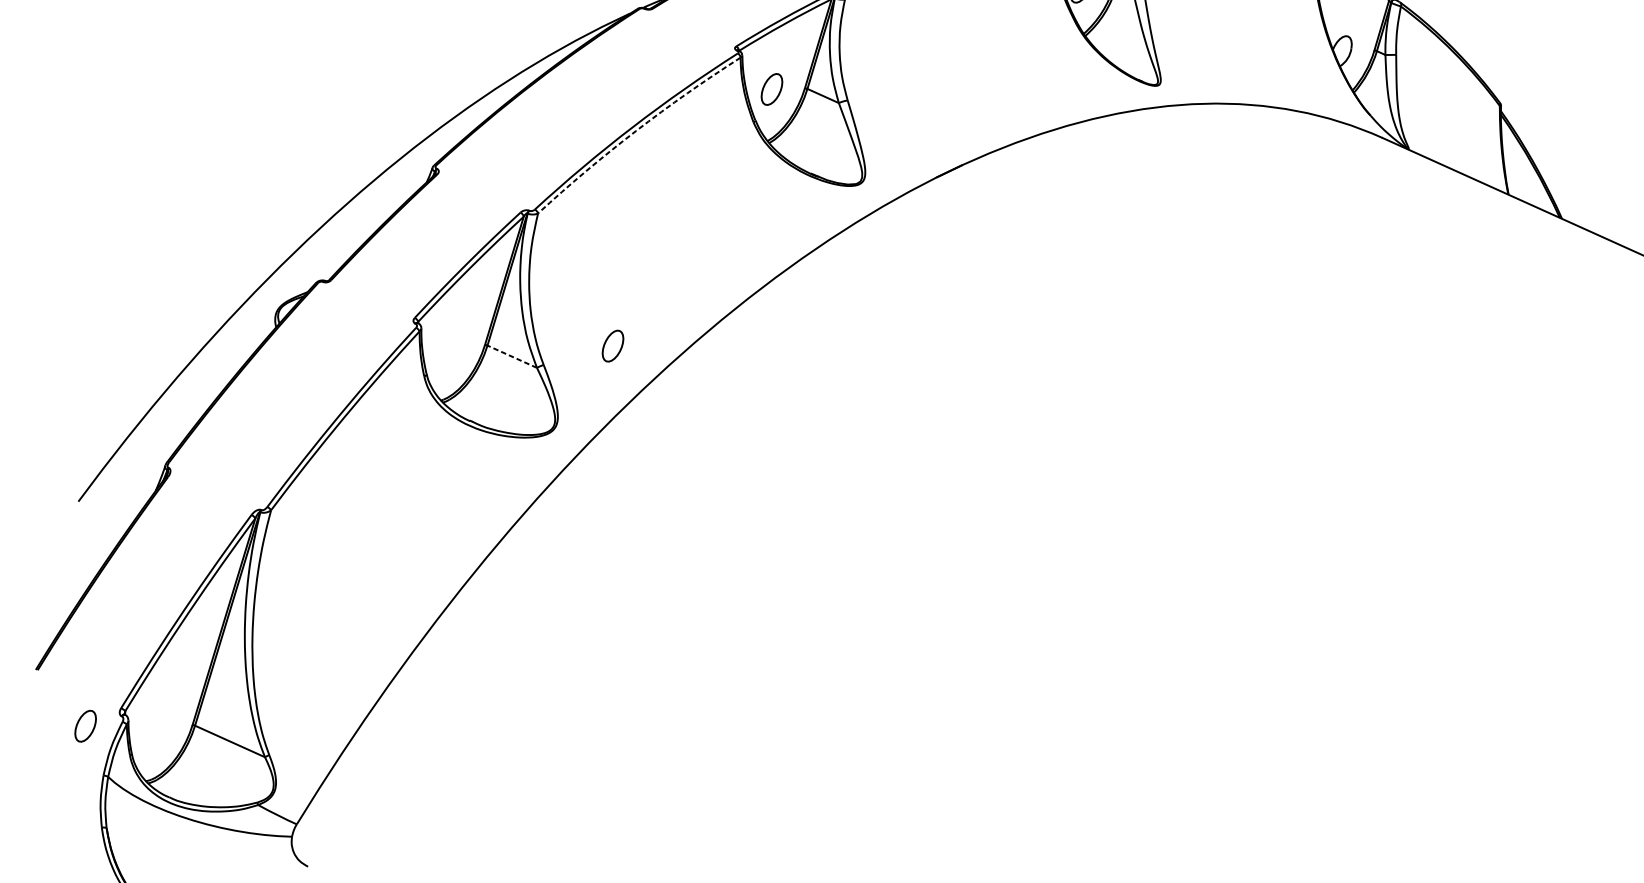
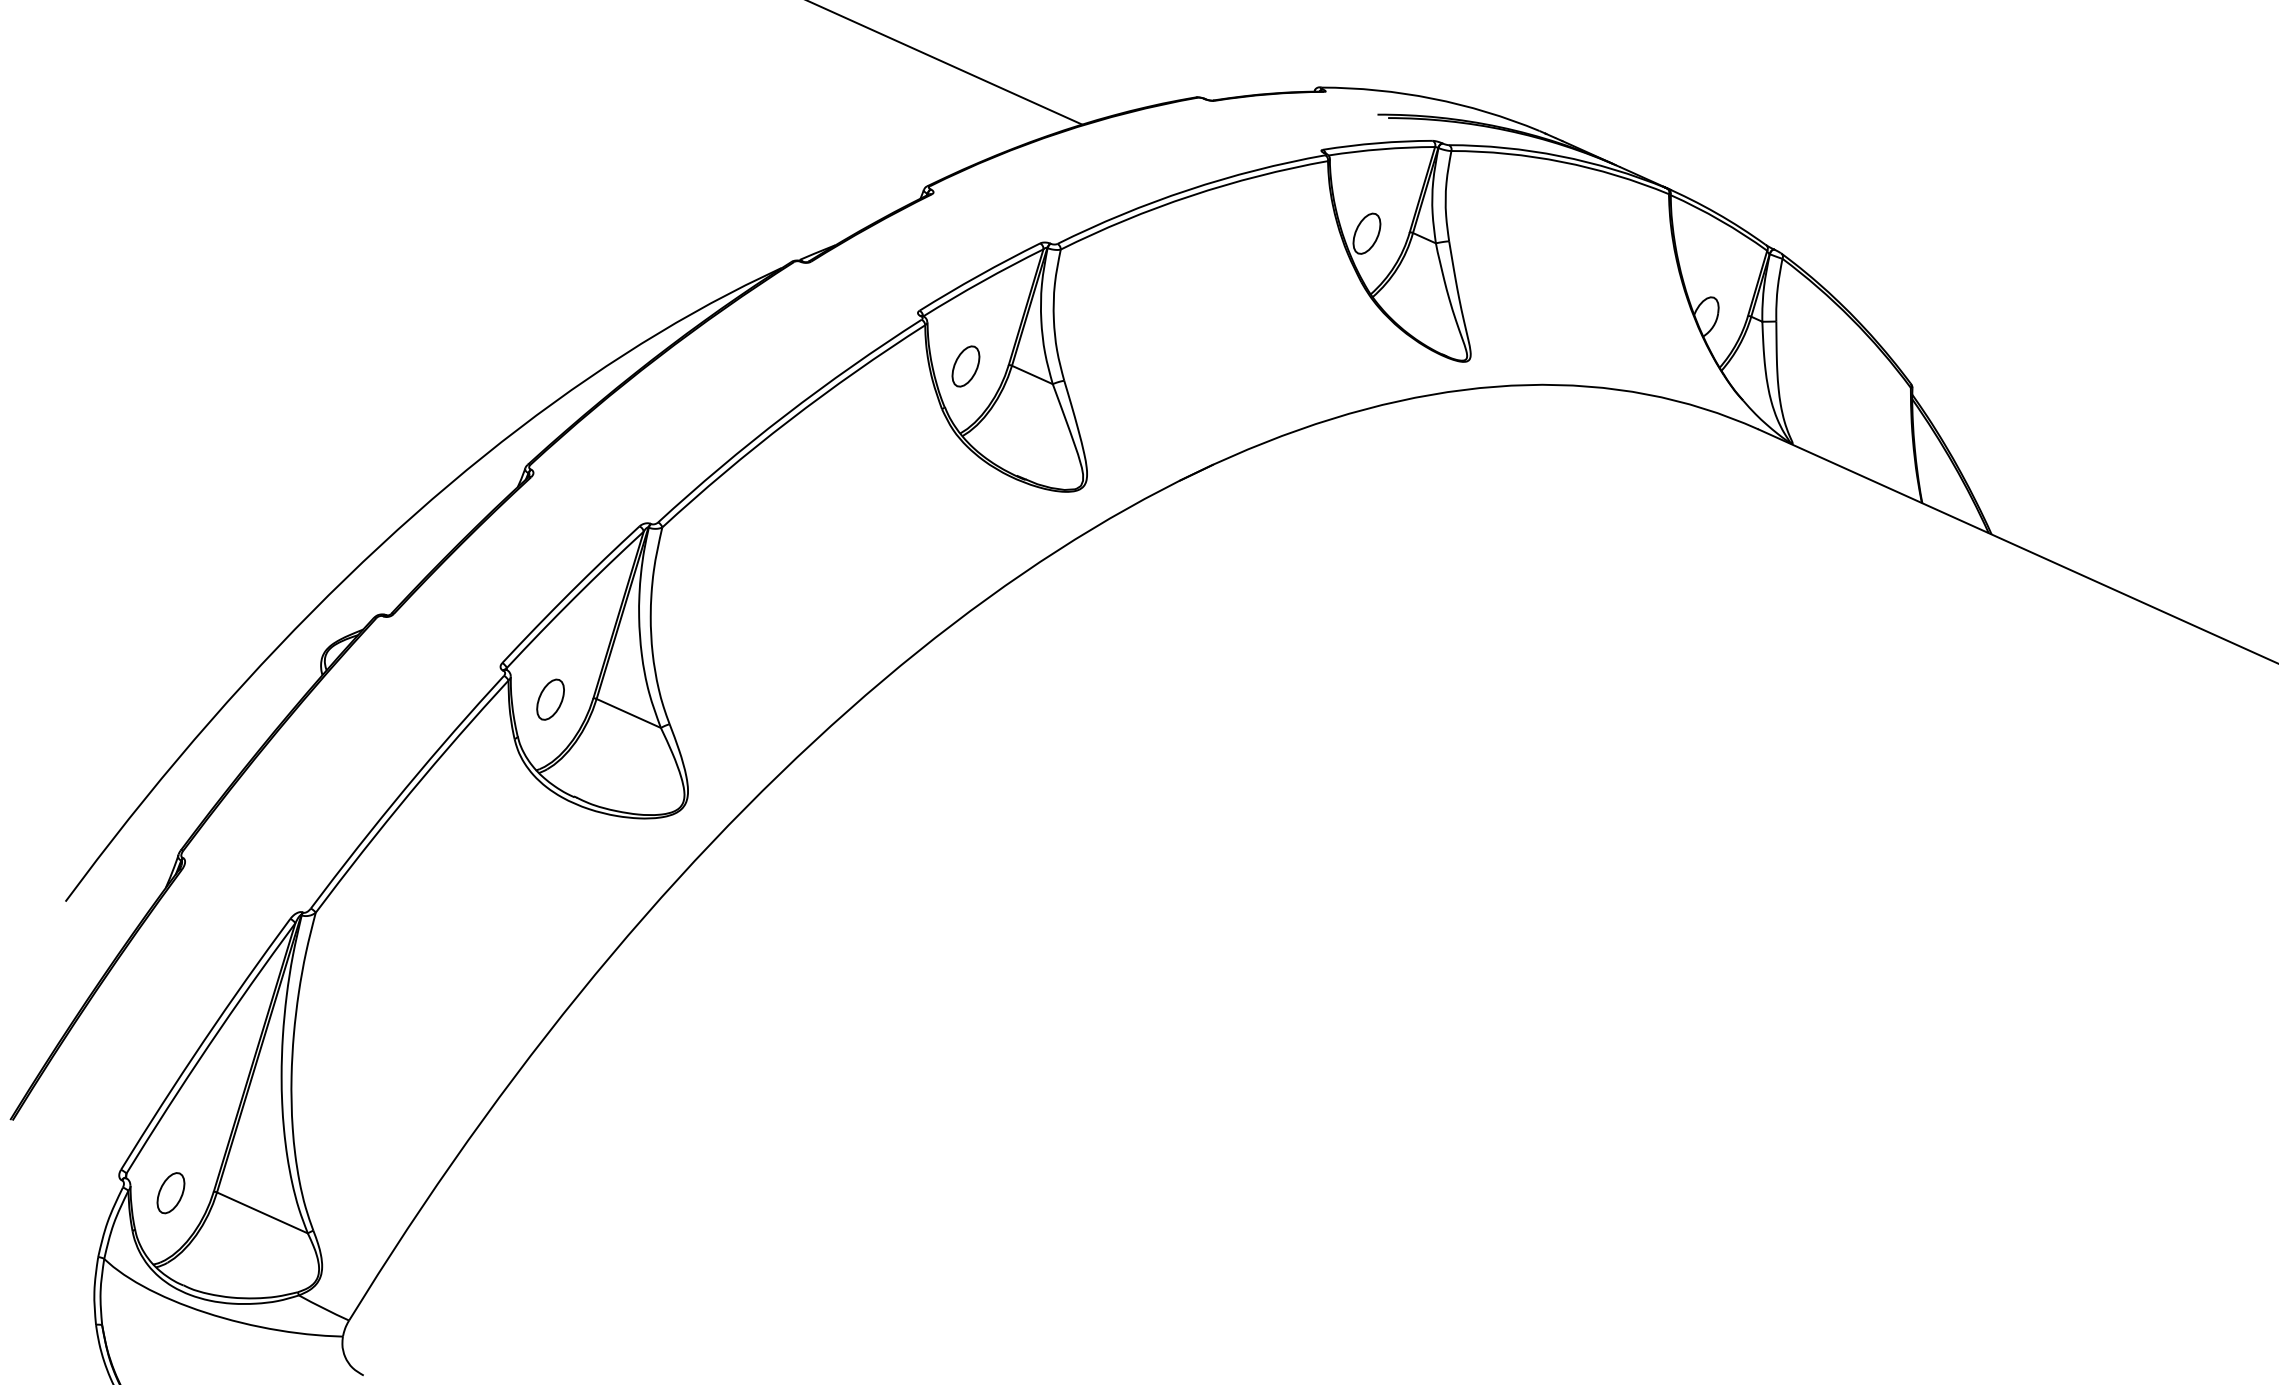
arc: (636, 131) -> (789, 420), dashed -> solid
part: (612, 345) -> (550, 699), moved
line: (512, 356) -> (628, 713), dashed -> solid
part: (85, 726) -> (170, 1193), moved

